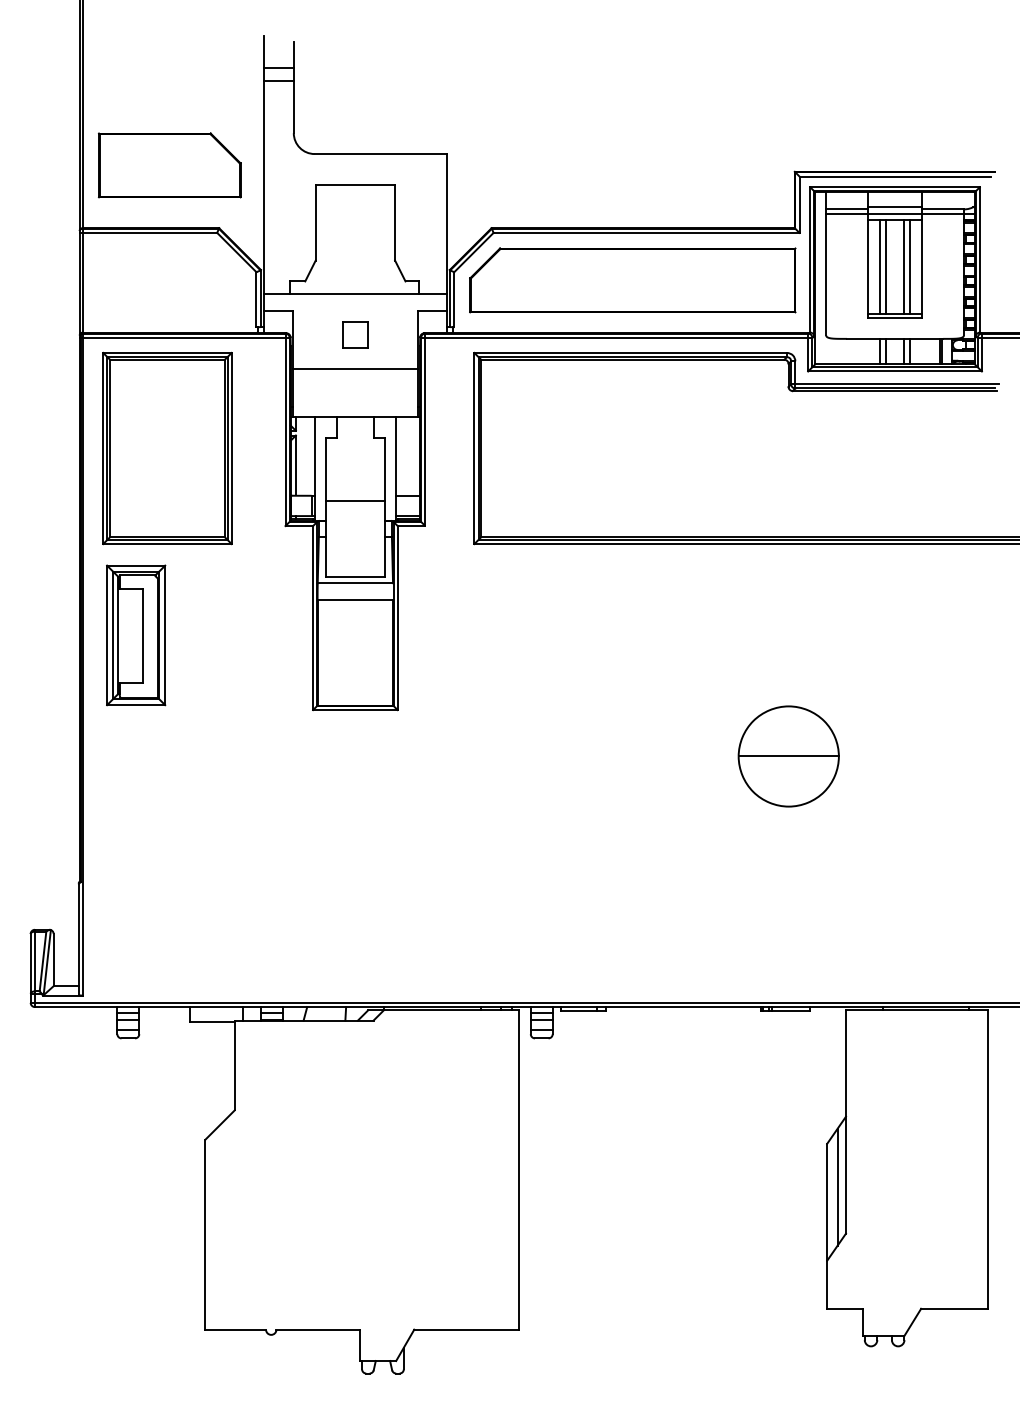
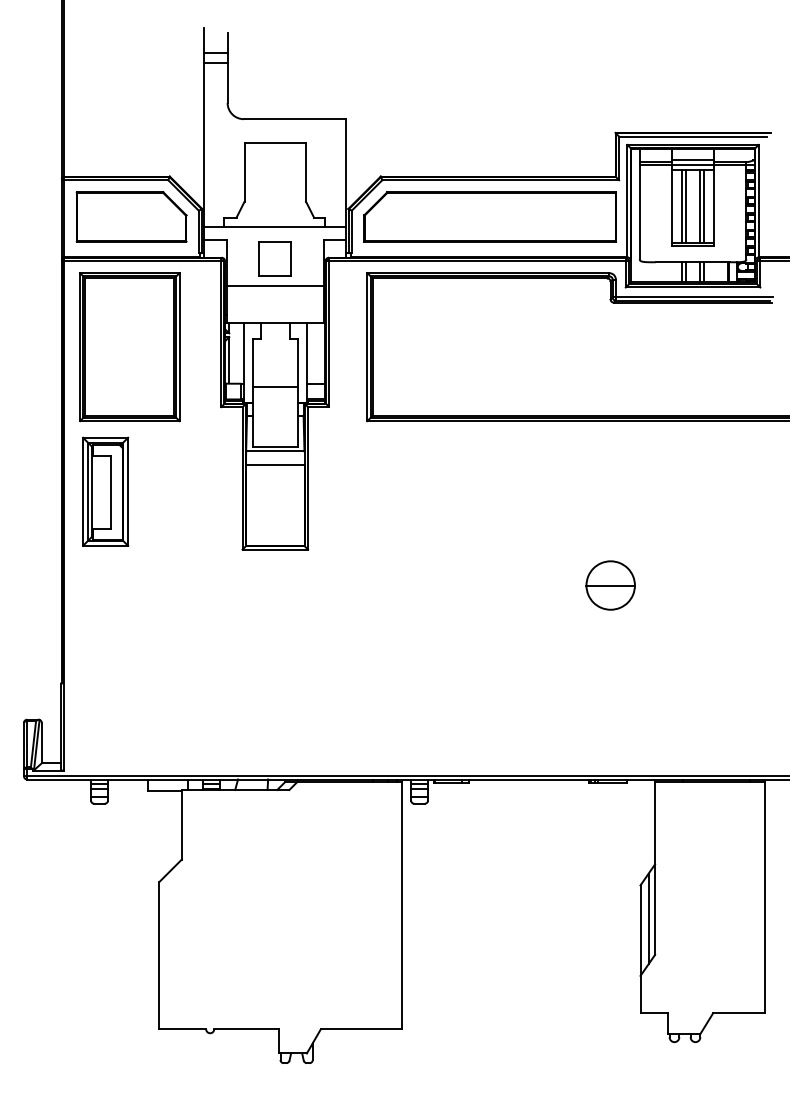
part: (169, 165) -> (131, 217), moved
part: (355, 334) -> (275, 258), size x1.67
part: (788, 756) -> (610, 585), size x0.62

